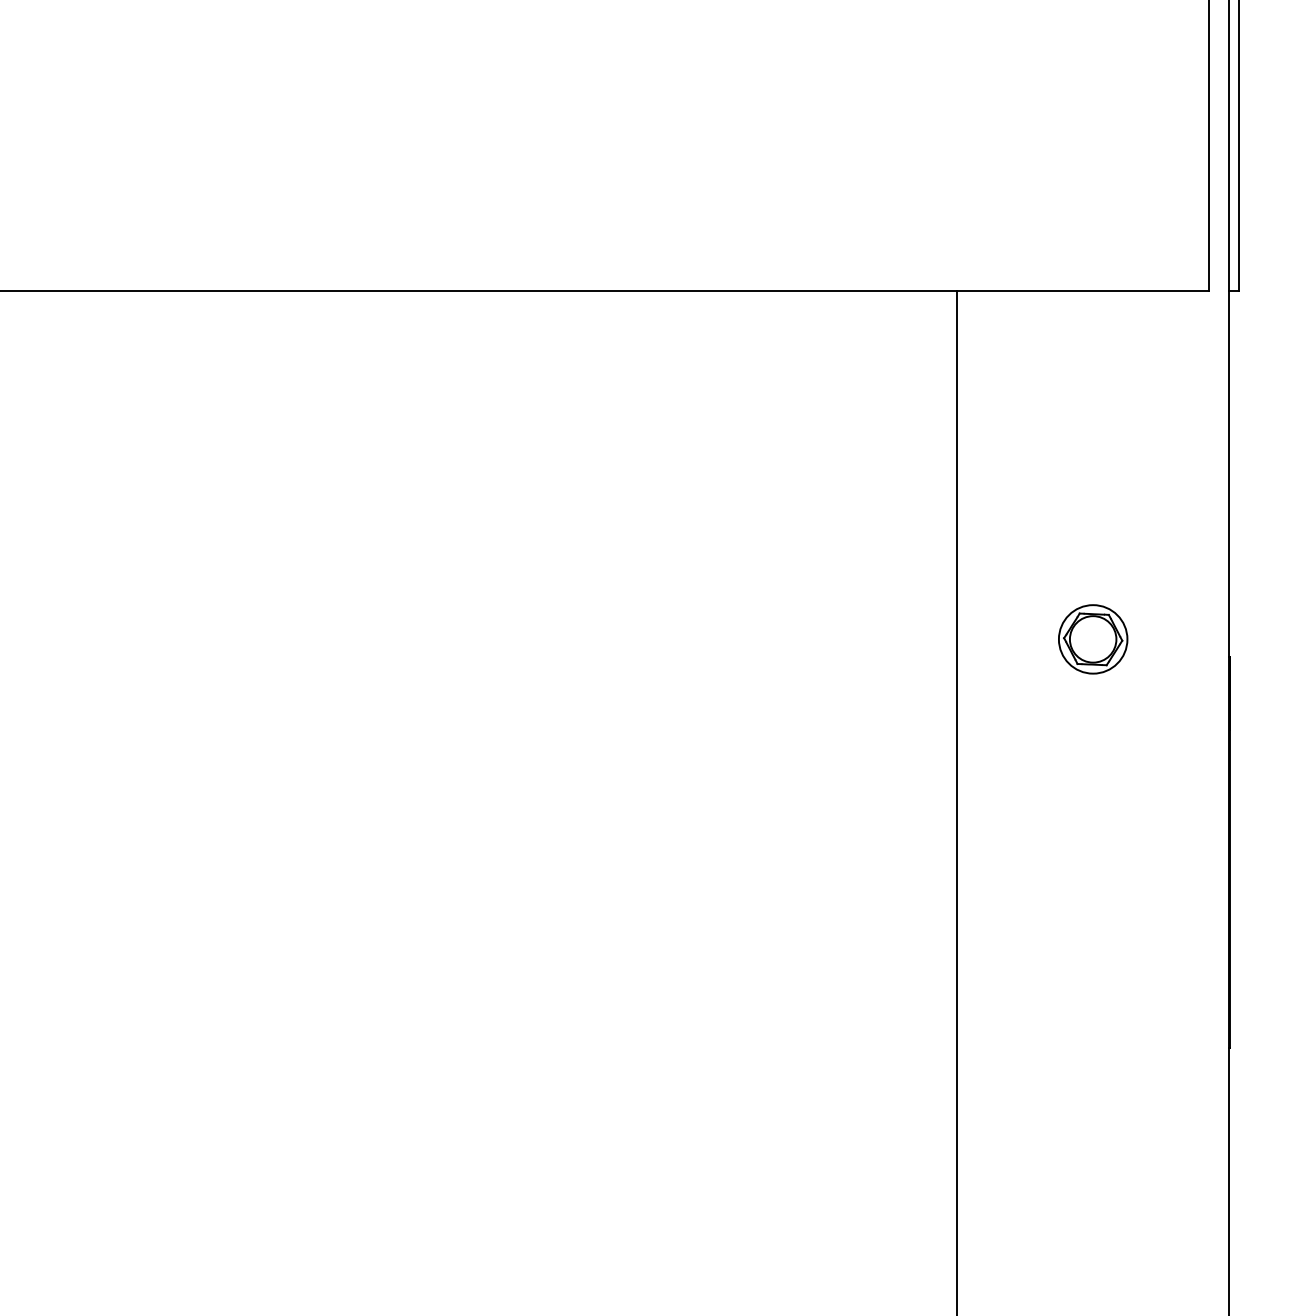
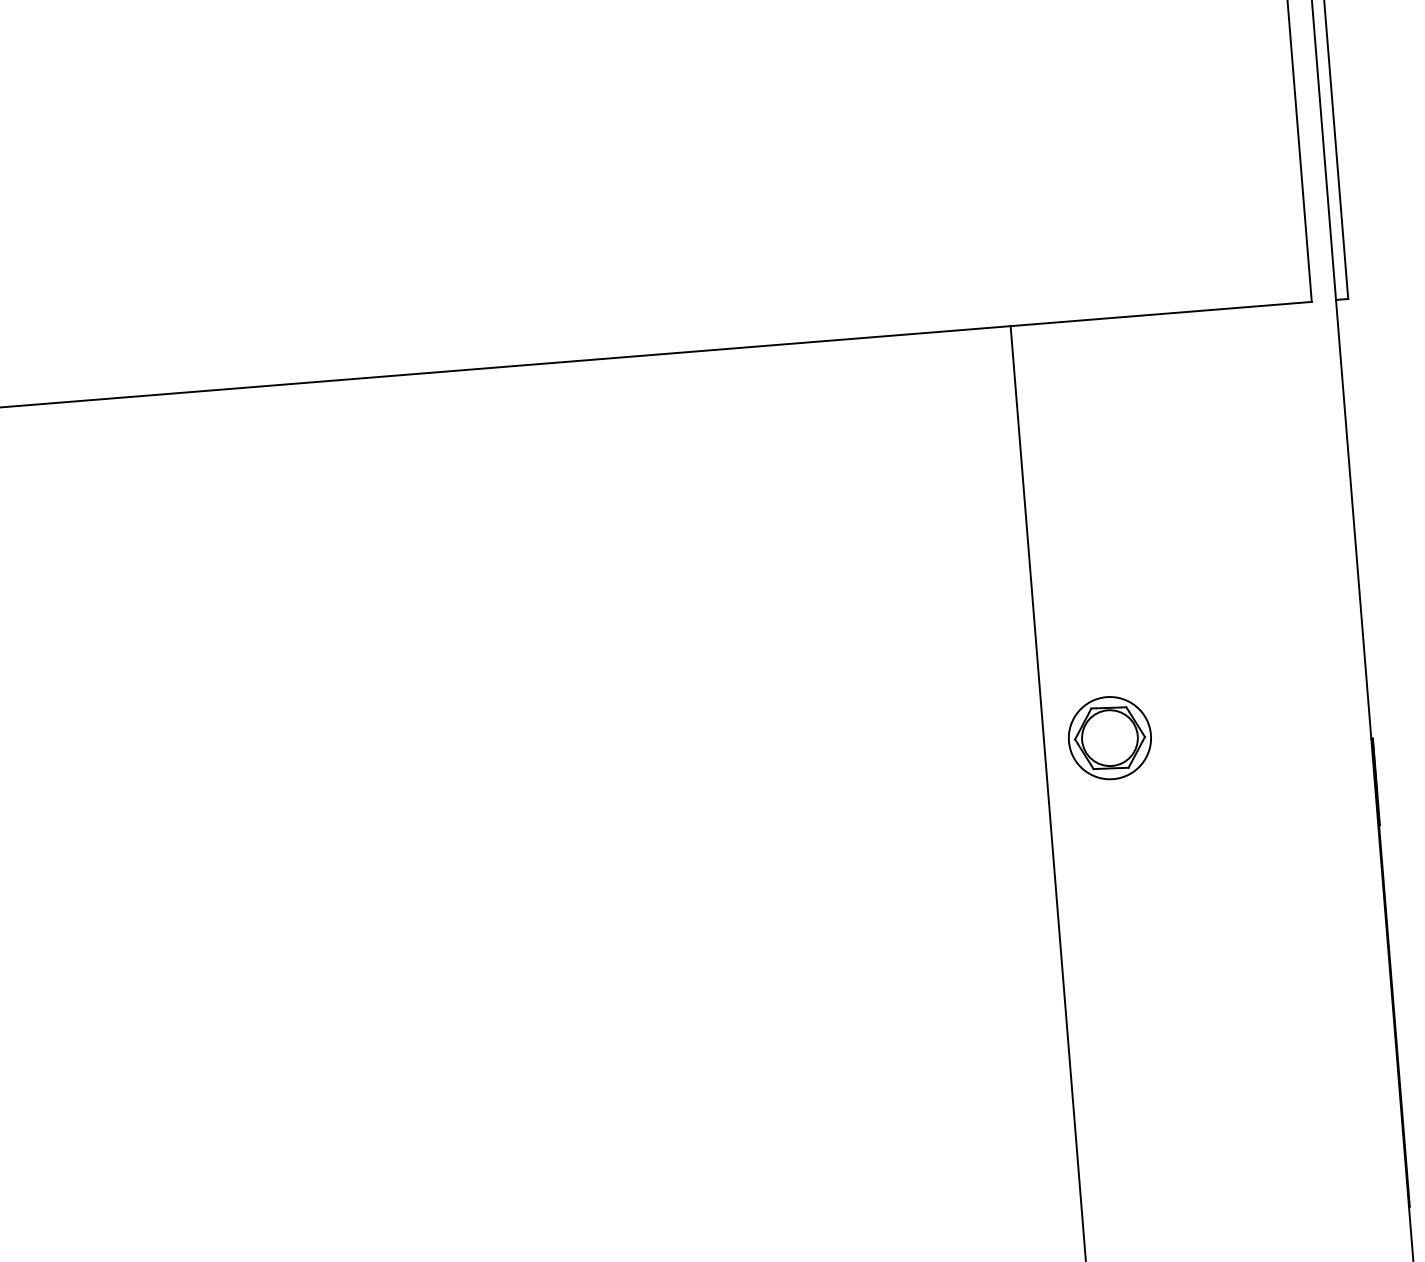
part: (1093, 639) -> (1110, 738), moved

